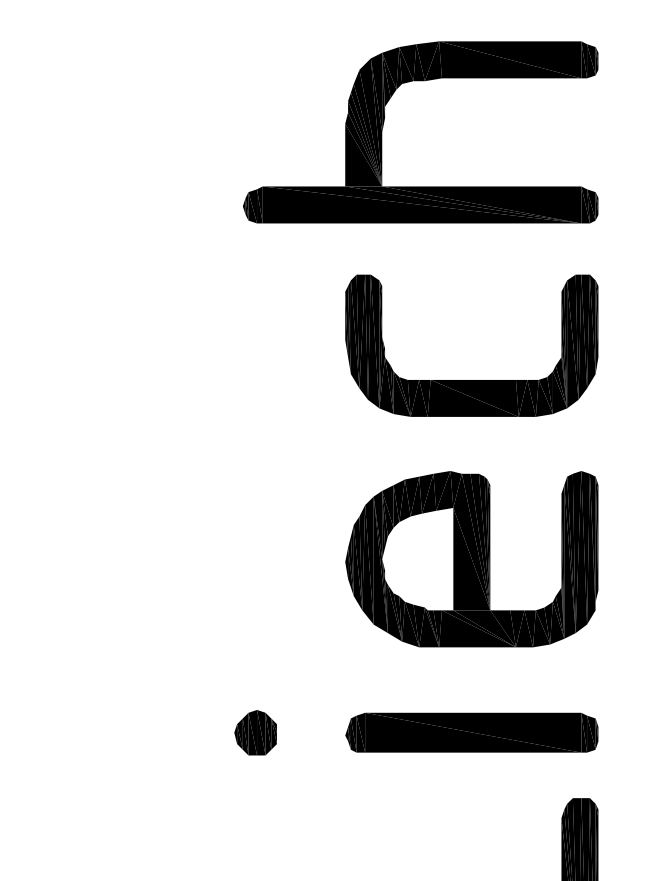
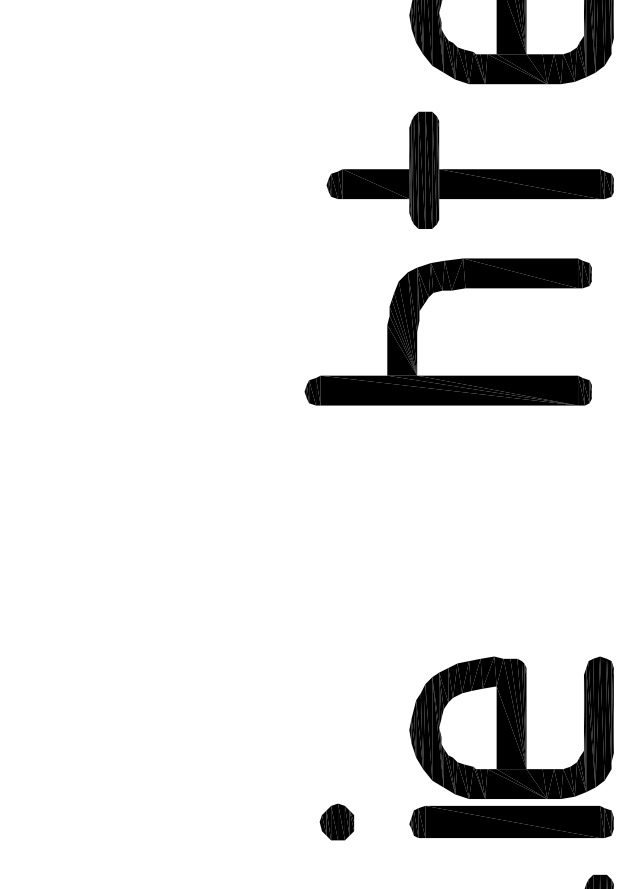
part: (383, 125) -> (418, 326), moved
part: (471, 380) -> (511, 537), removed
part: (471, 558) -> (511, 727), moved

